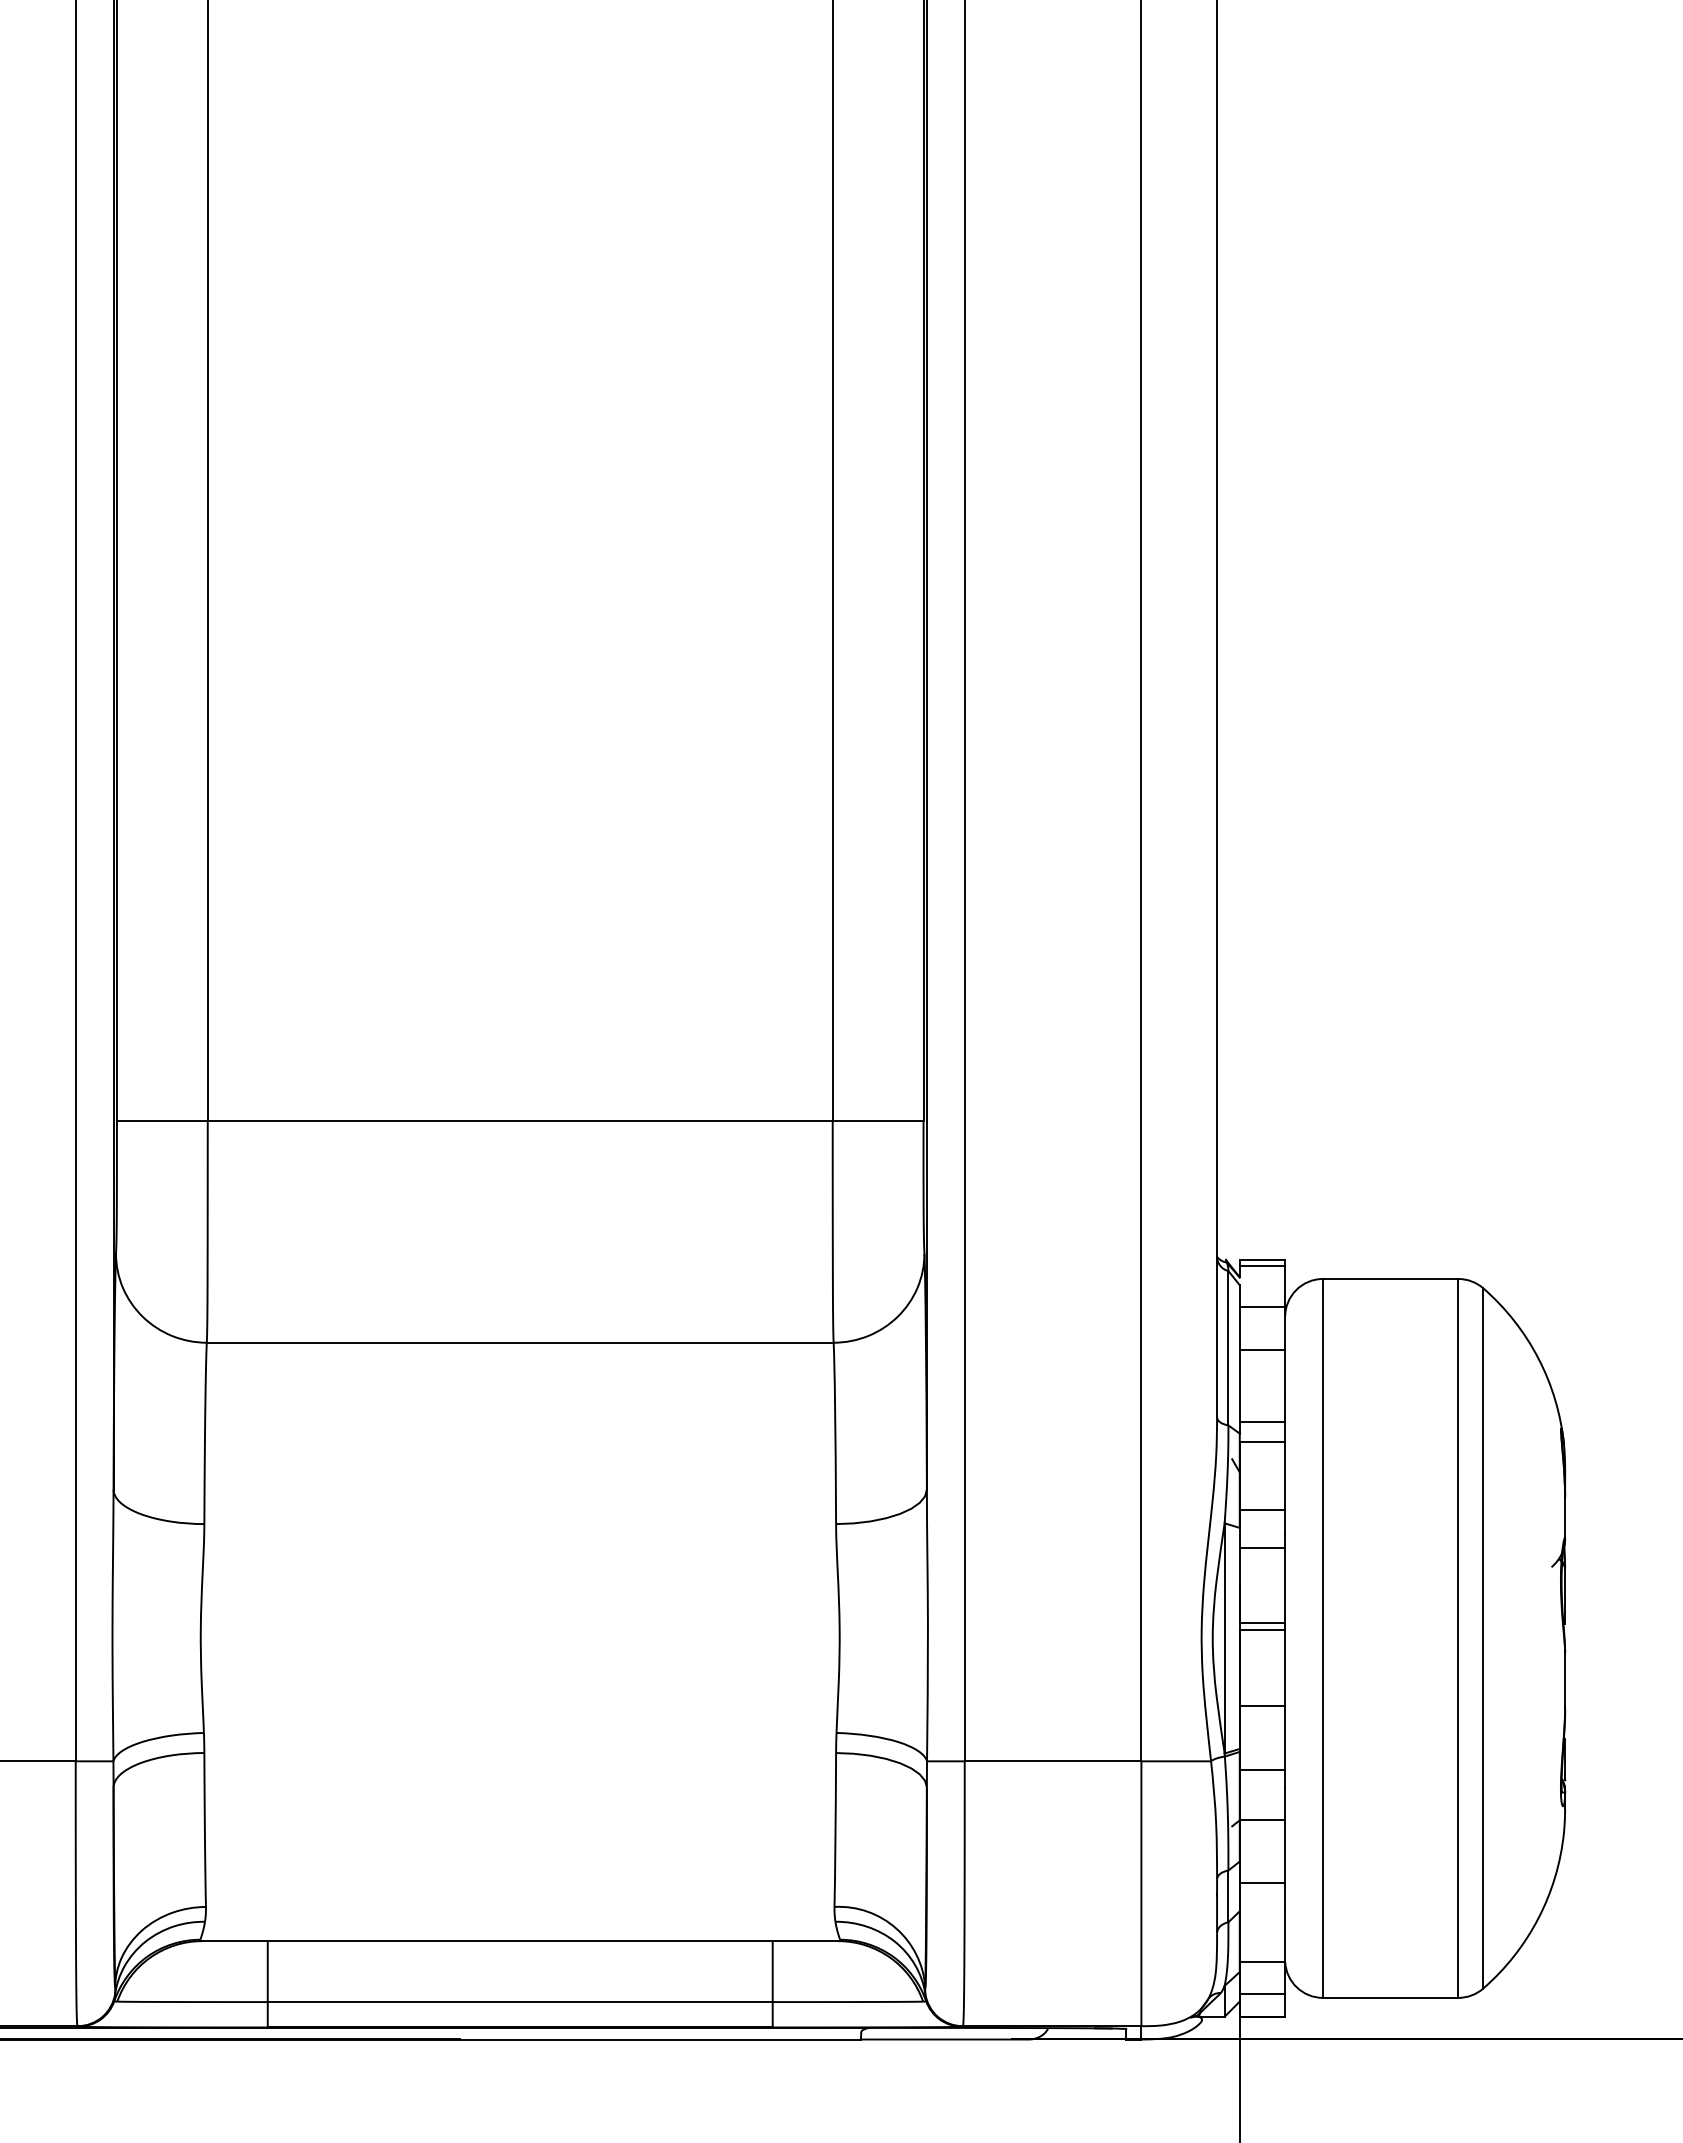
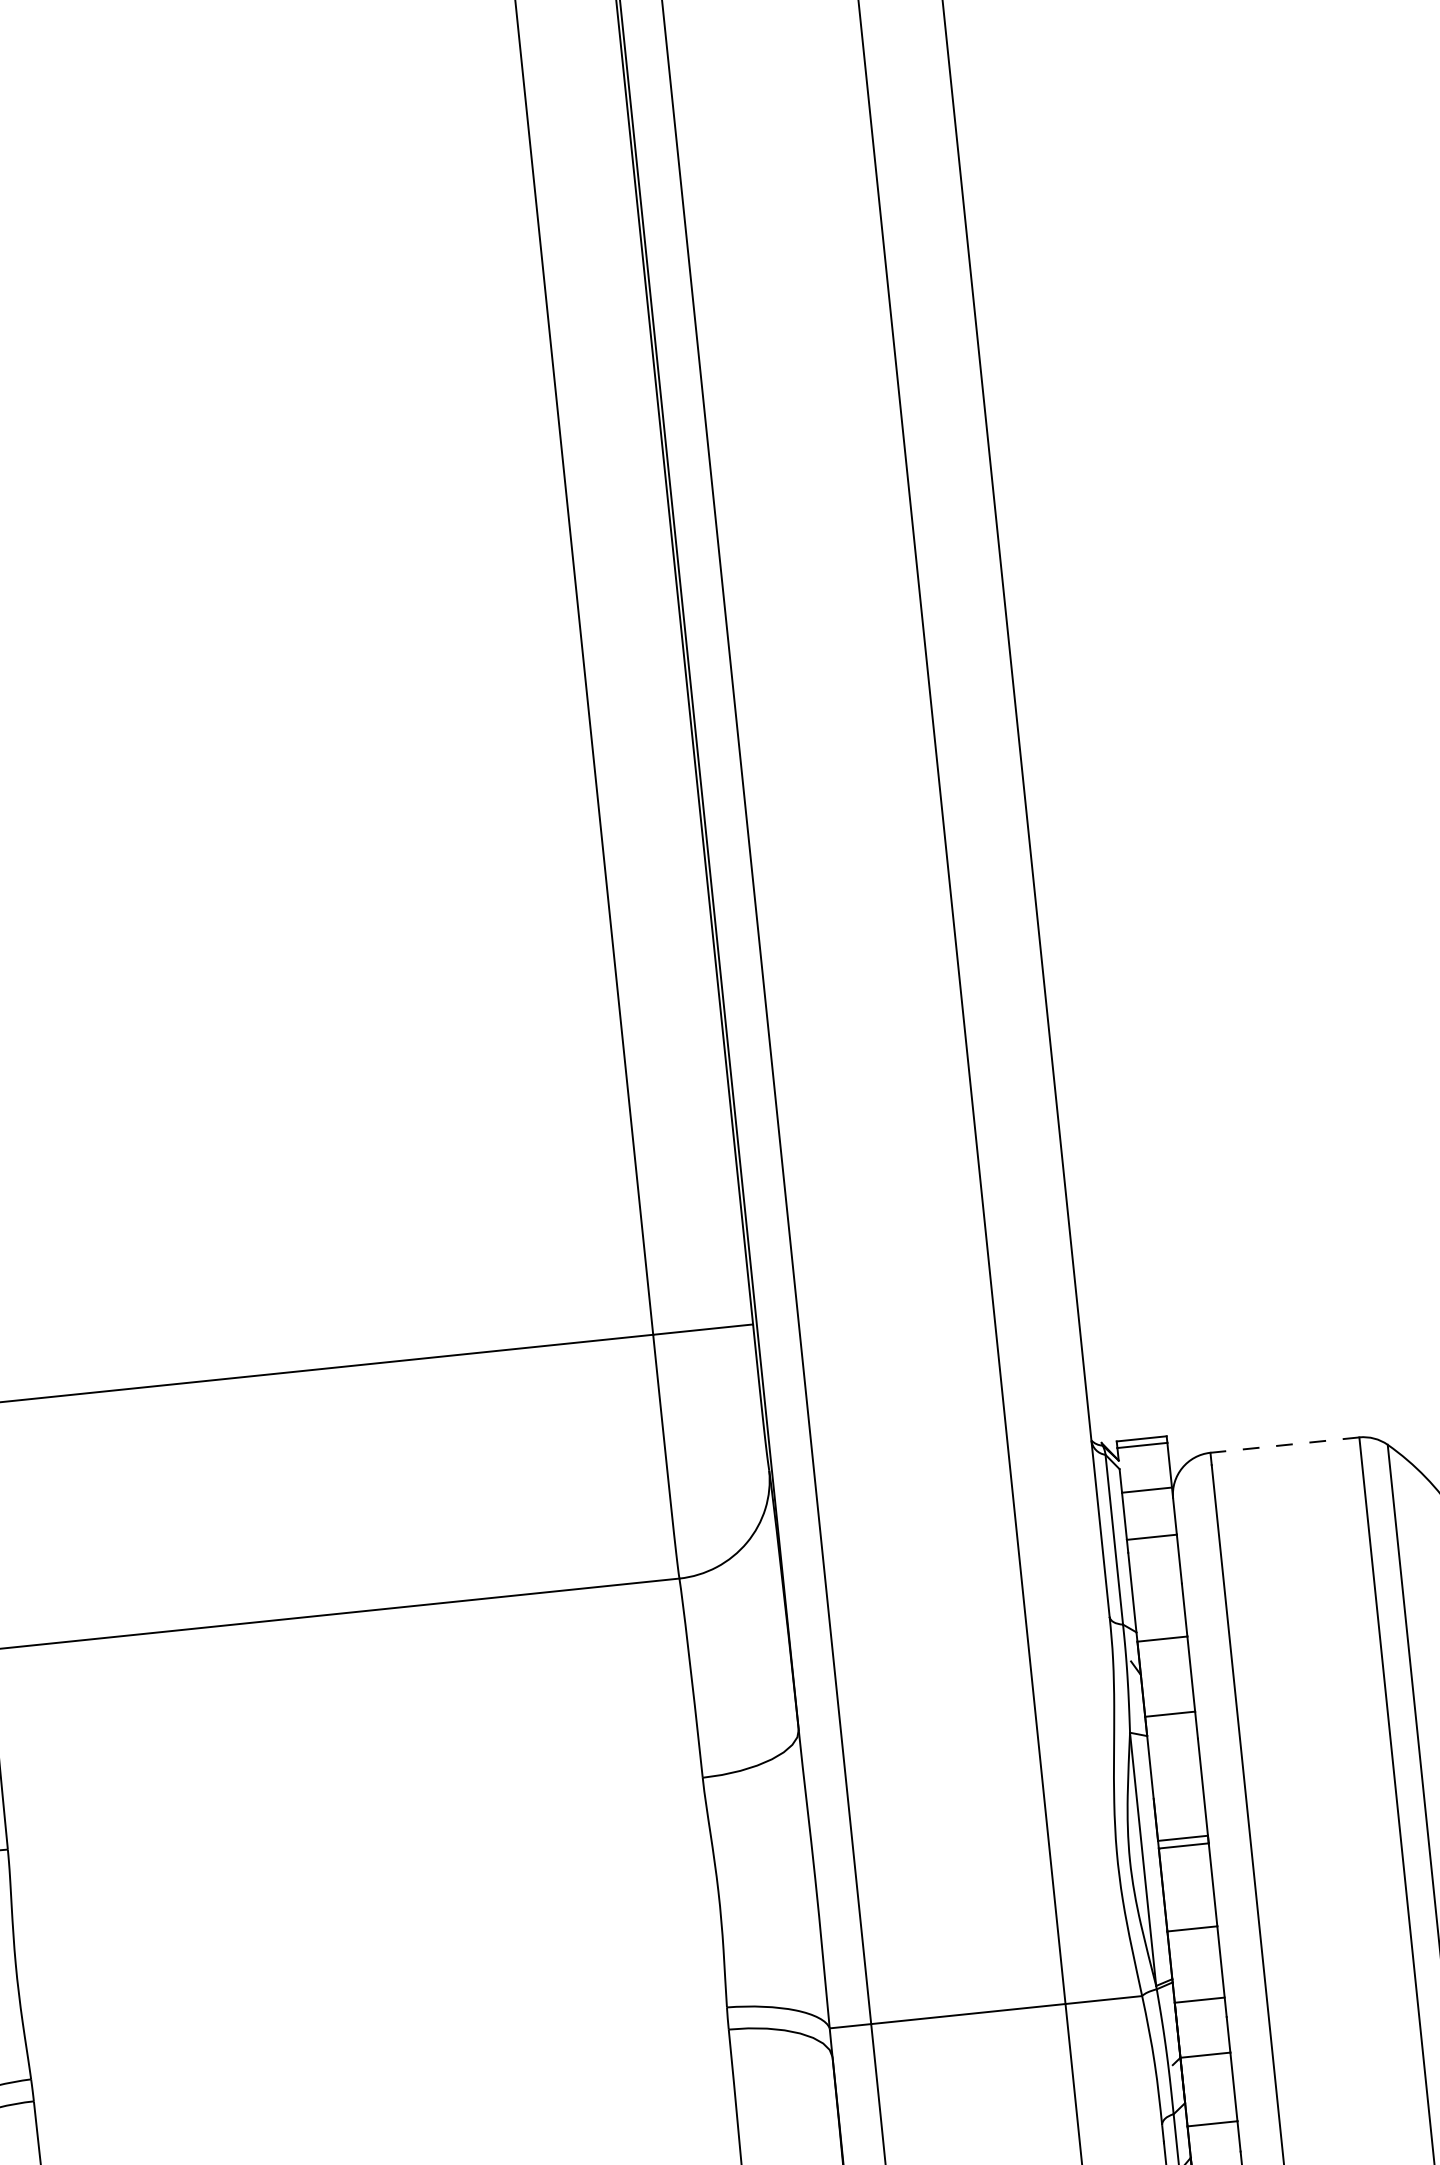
line: (1390, 1278) -> (1284, 1444), solid -> dashed
line: (1262, 1422) -> (1160, 1617), removed
line: (1262, 1548) -> (1174, 1756), removed

